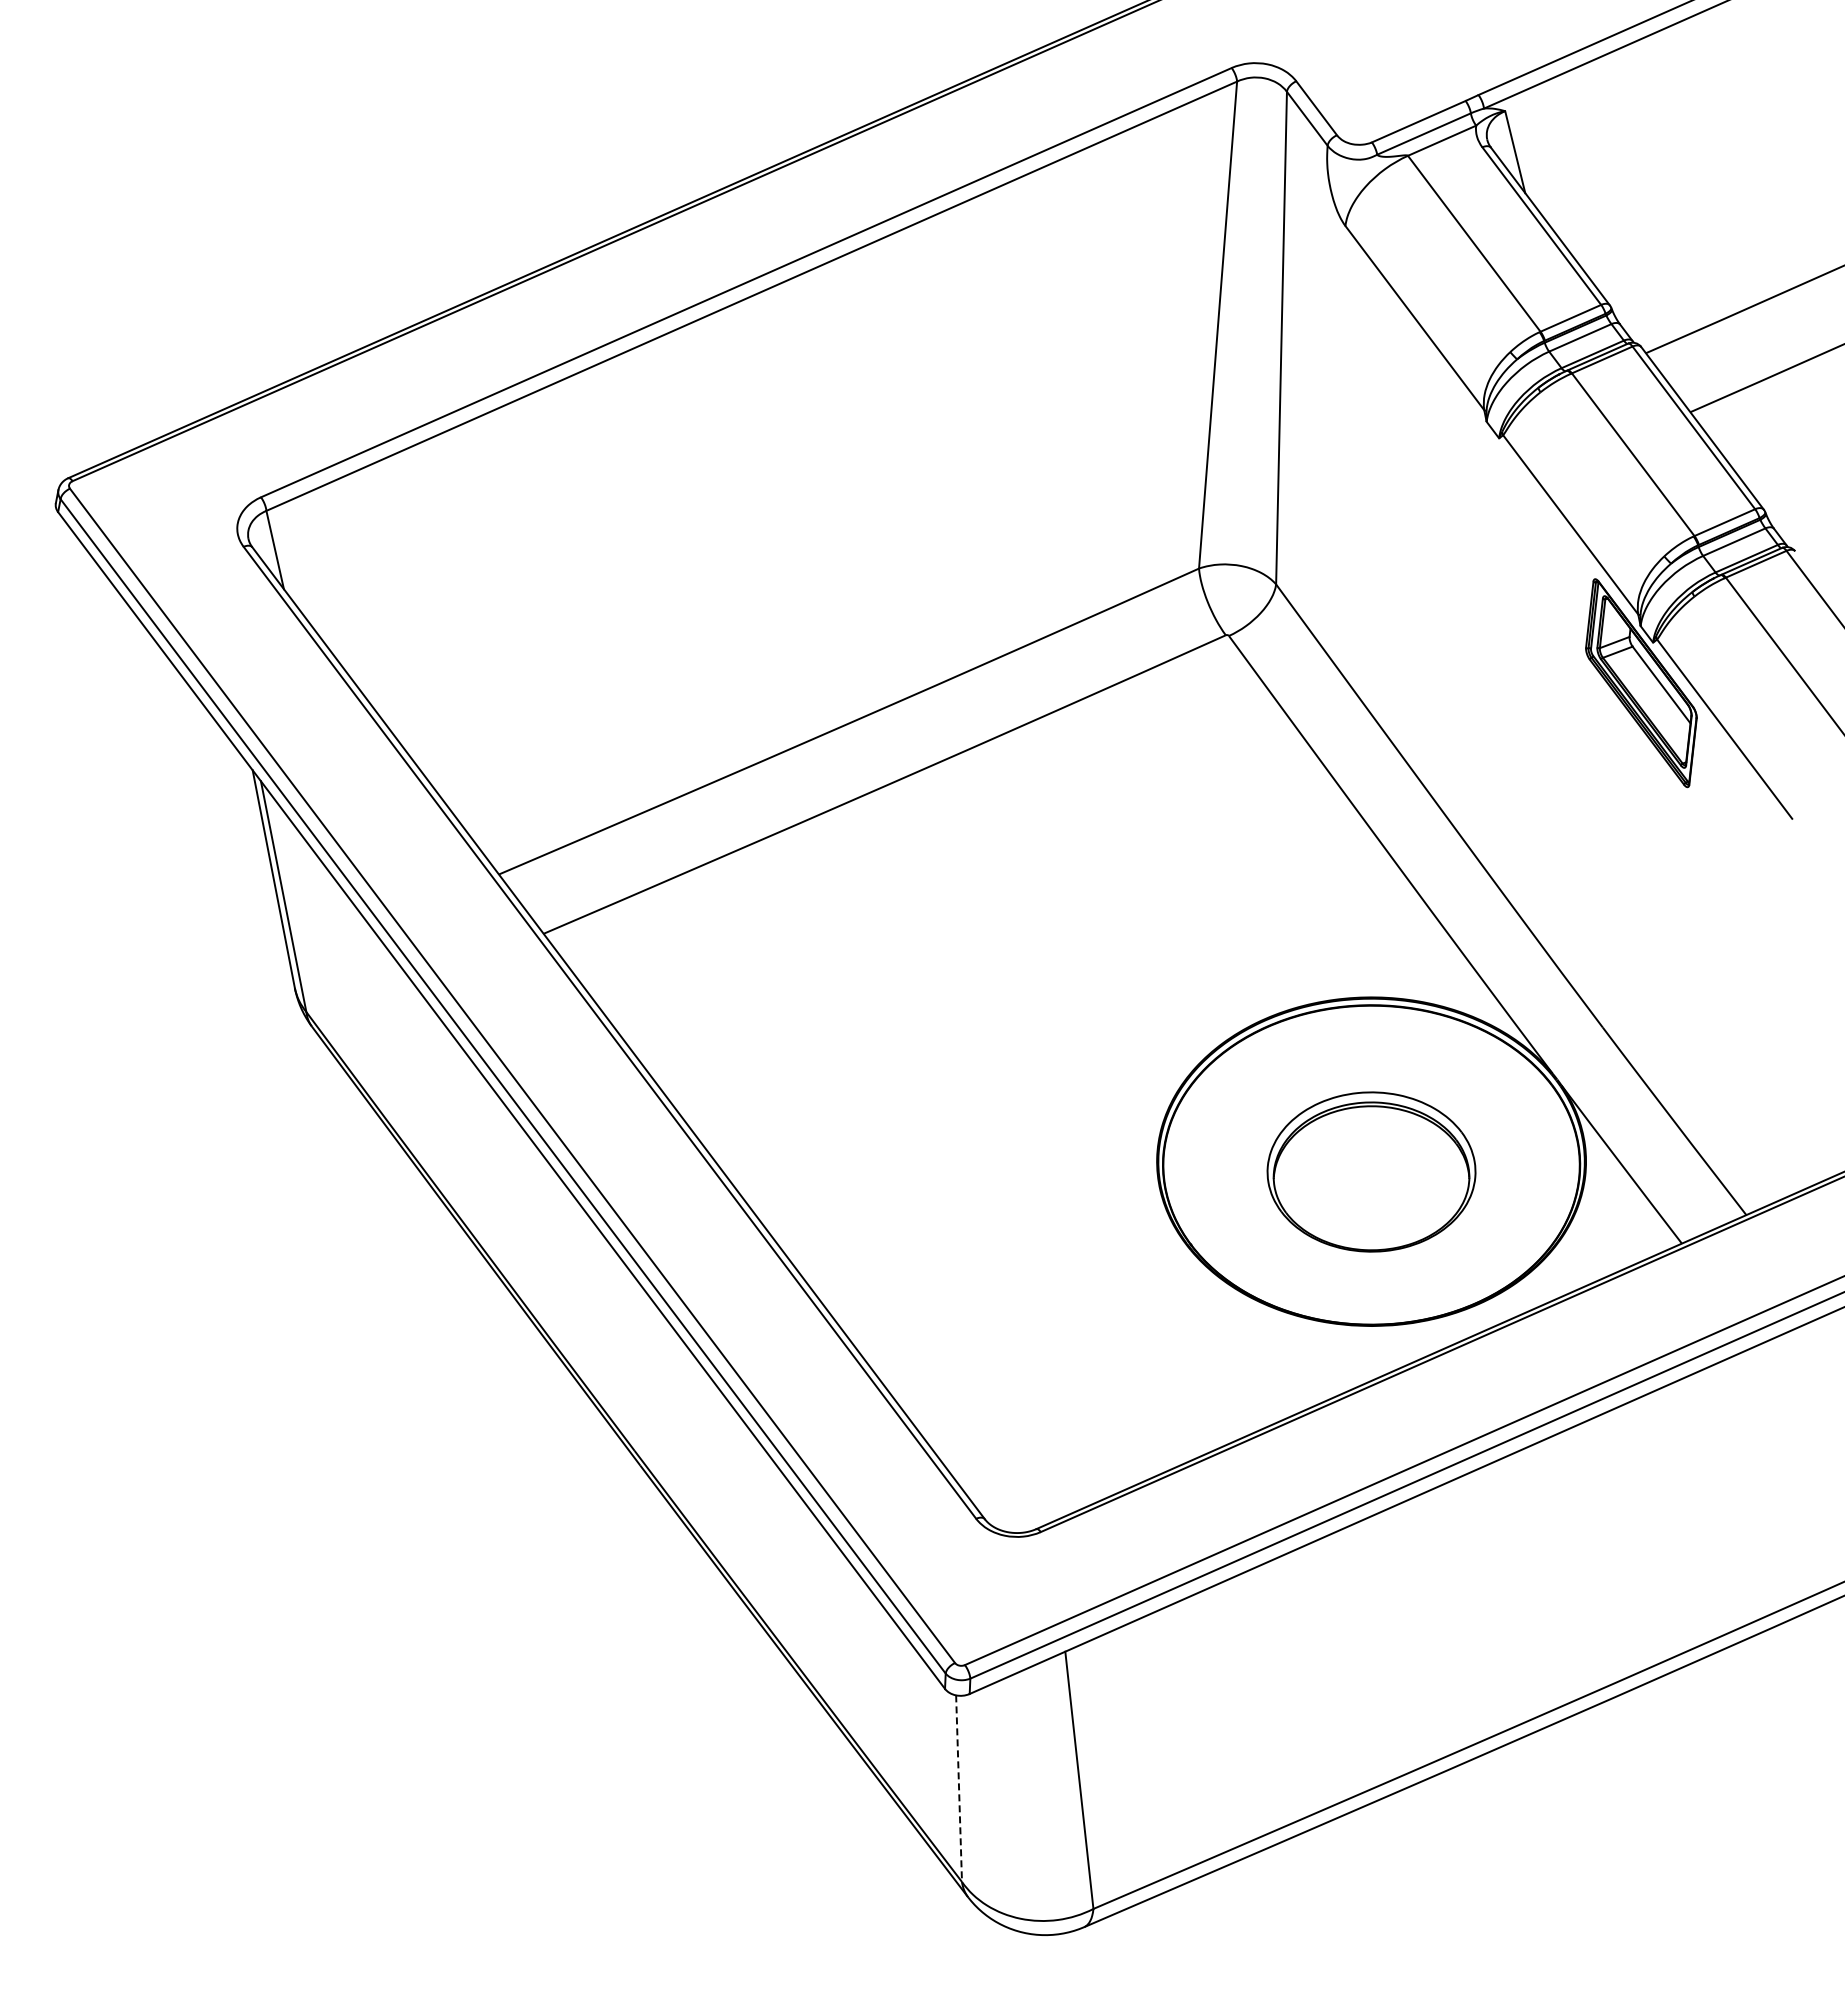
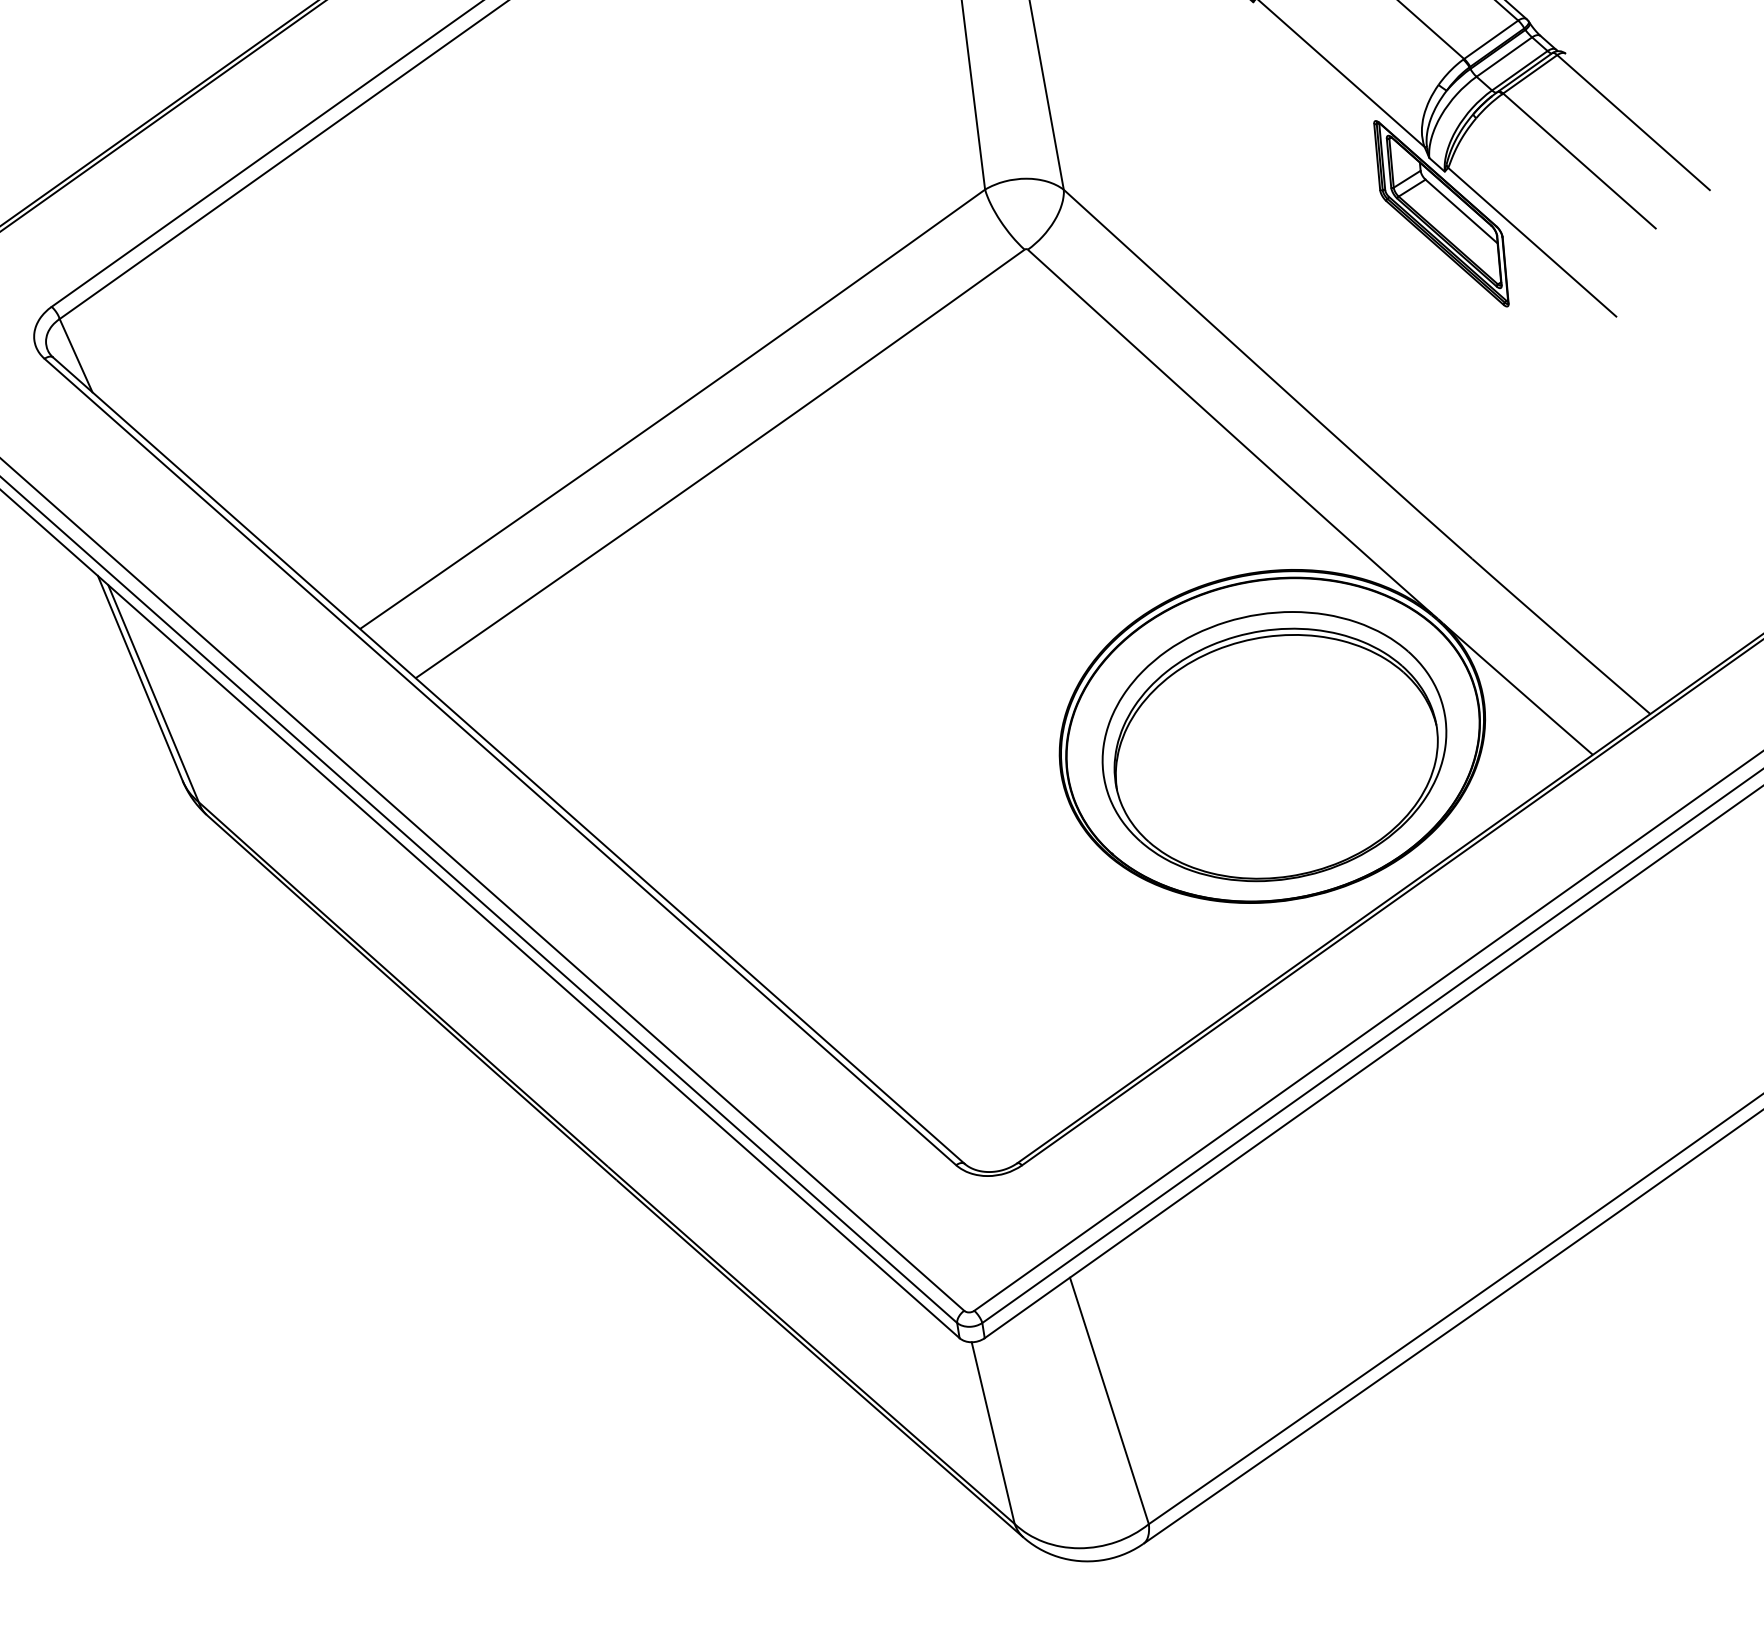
part: (1371, 1171) -> (1274, 746), size x1.67
line: (959, 1789) -> (993, 1433), dashed -> solid

